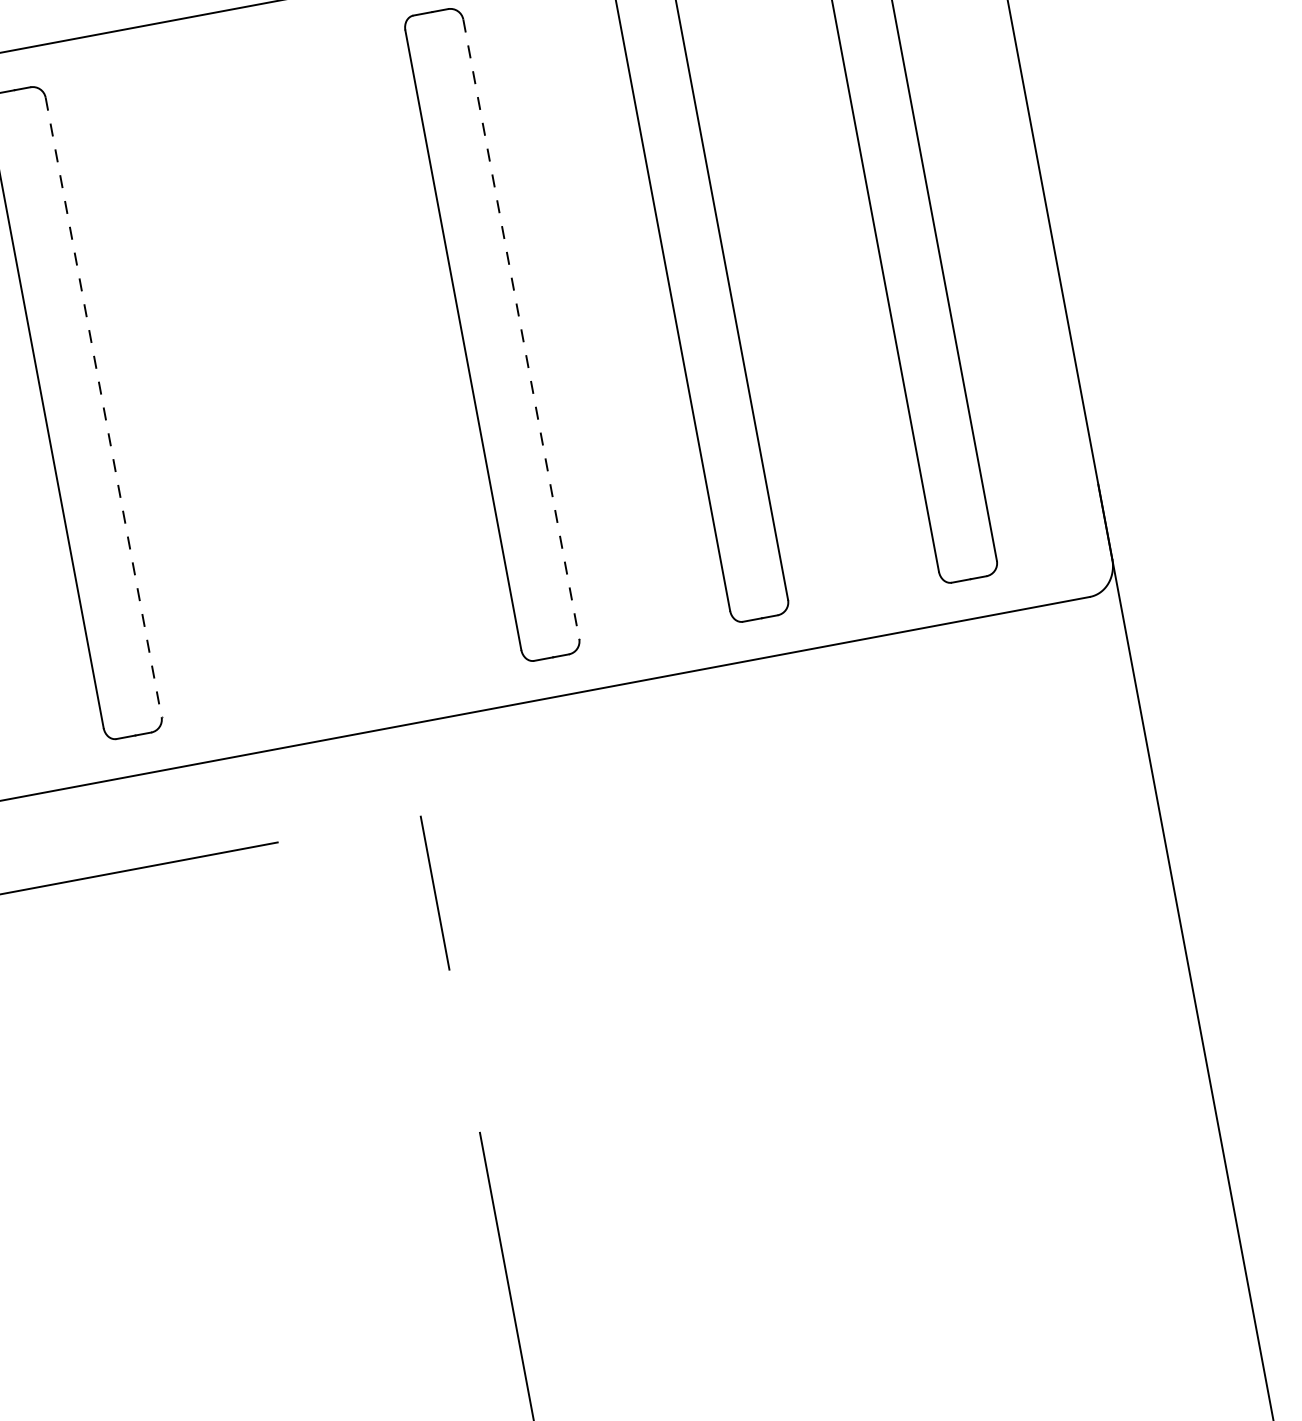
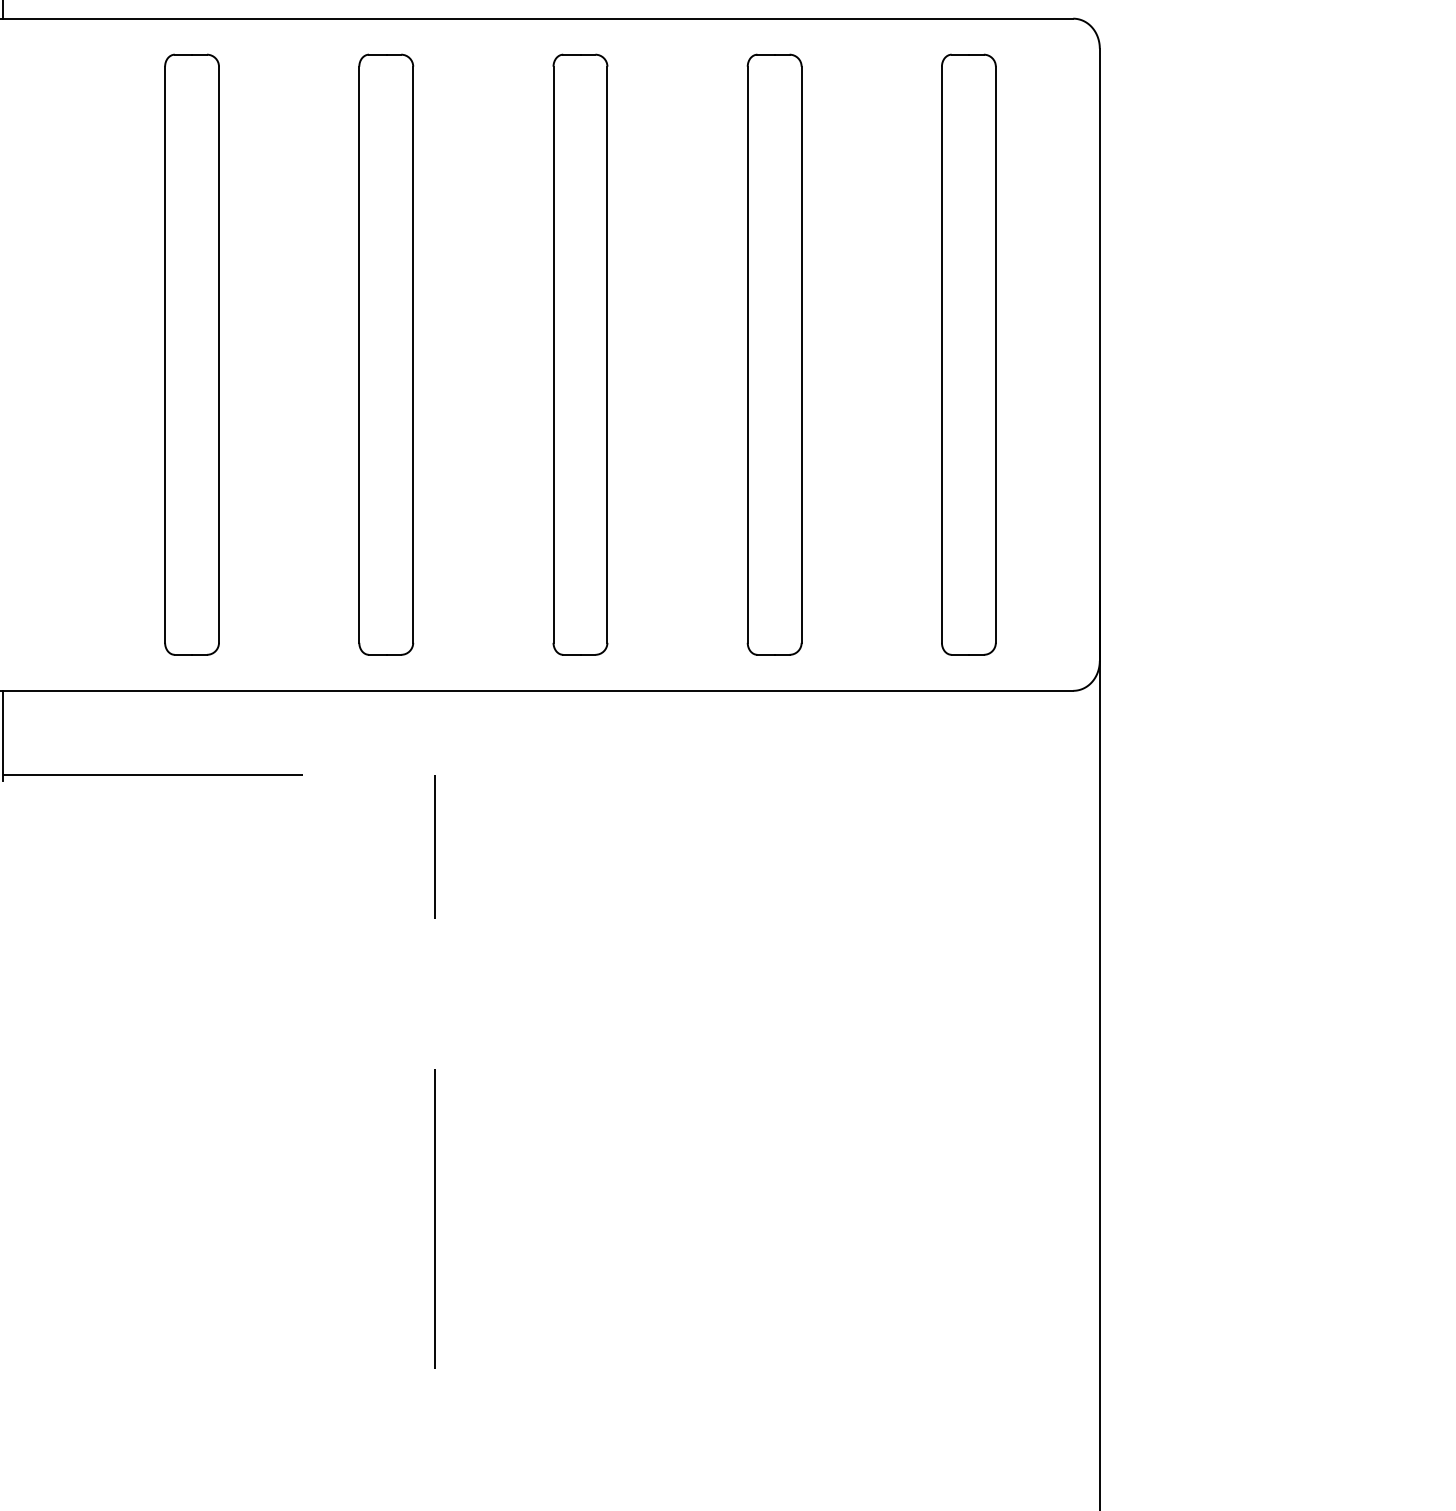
line: (521, 330) -> (607, 355), dashed -> solid
part: (283, 373) -> (386, 354), added
line: (104, 408) -> (219, 355), dashed -> solid

